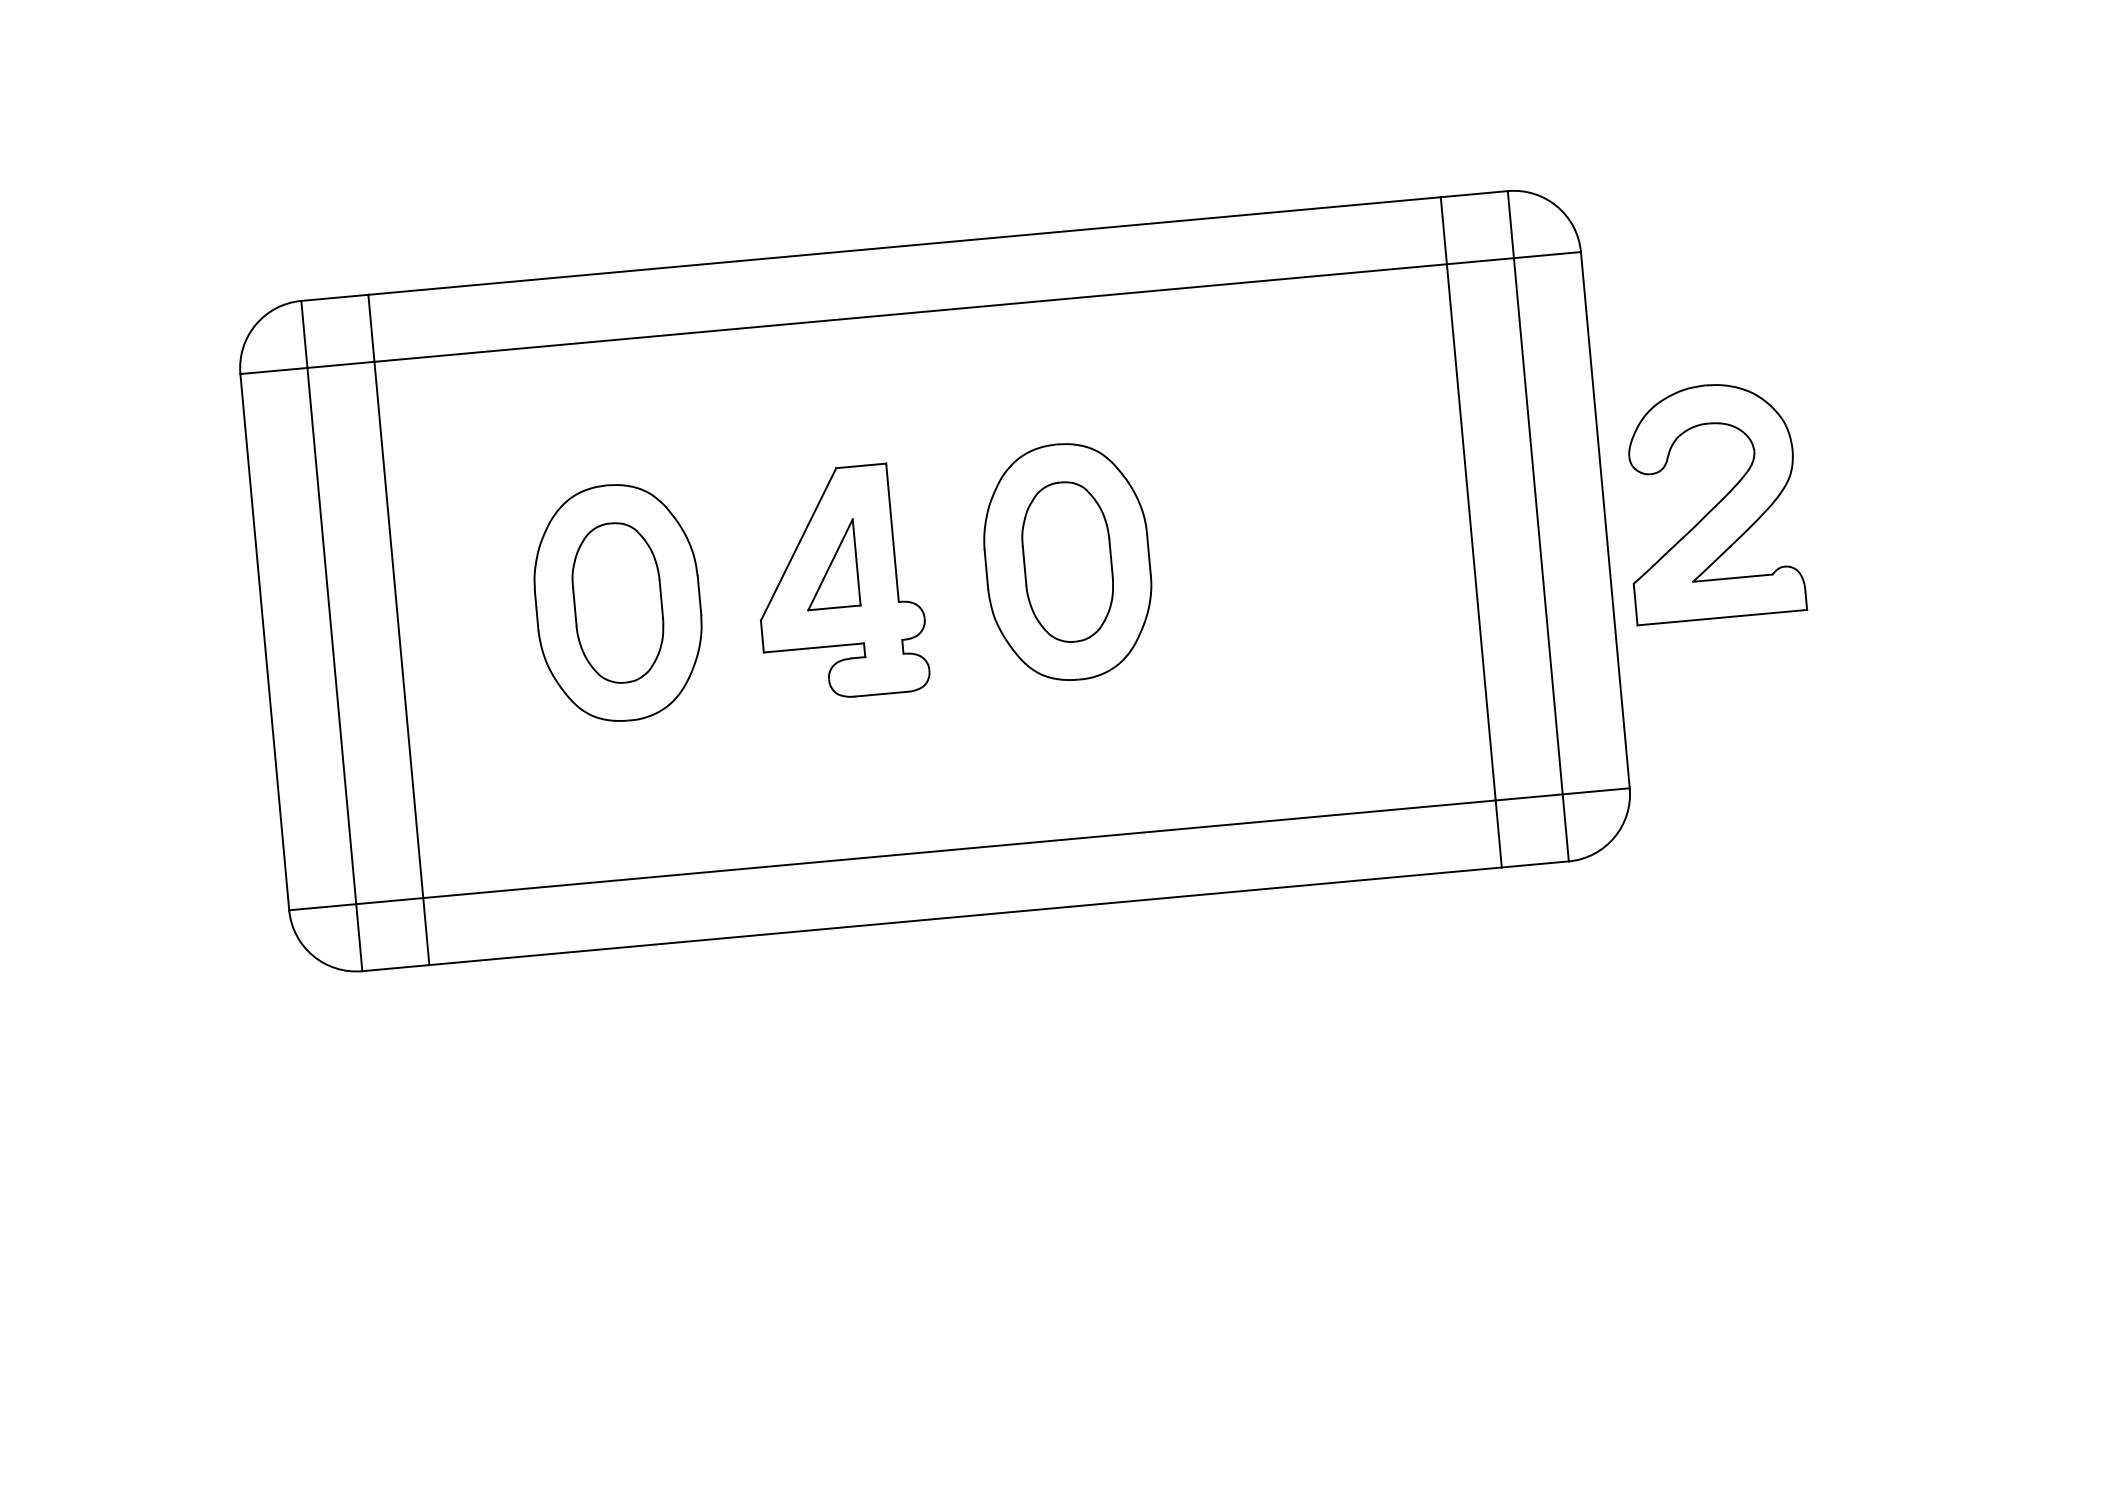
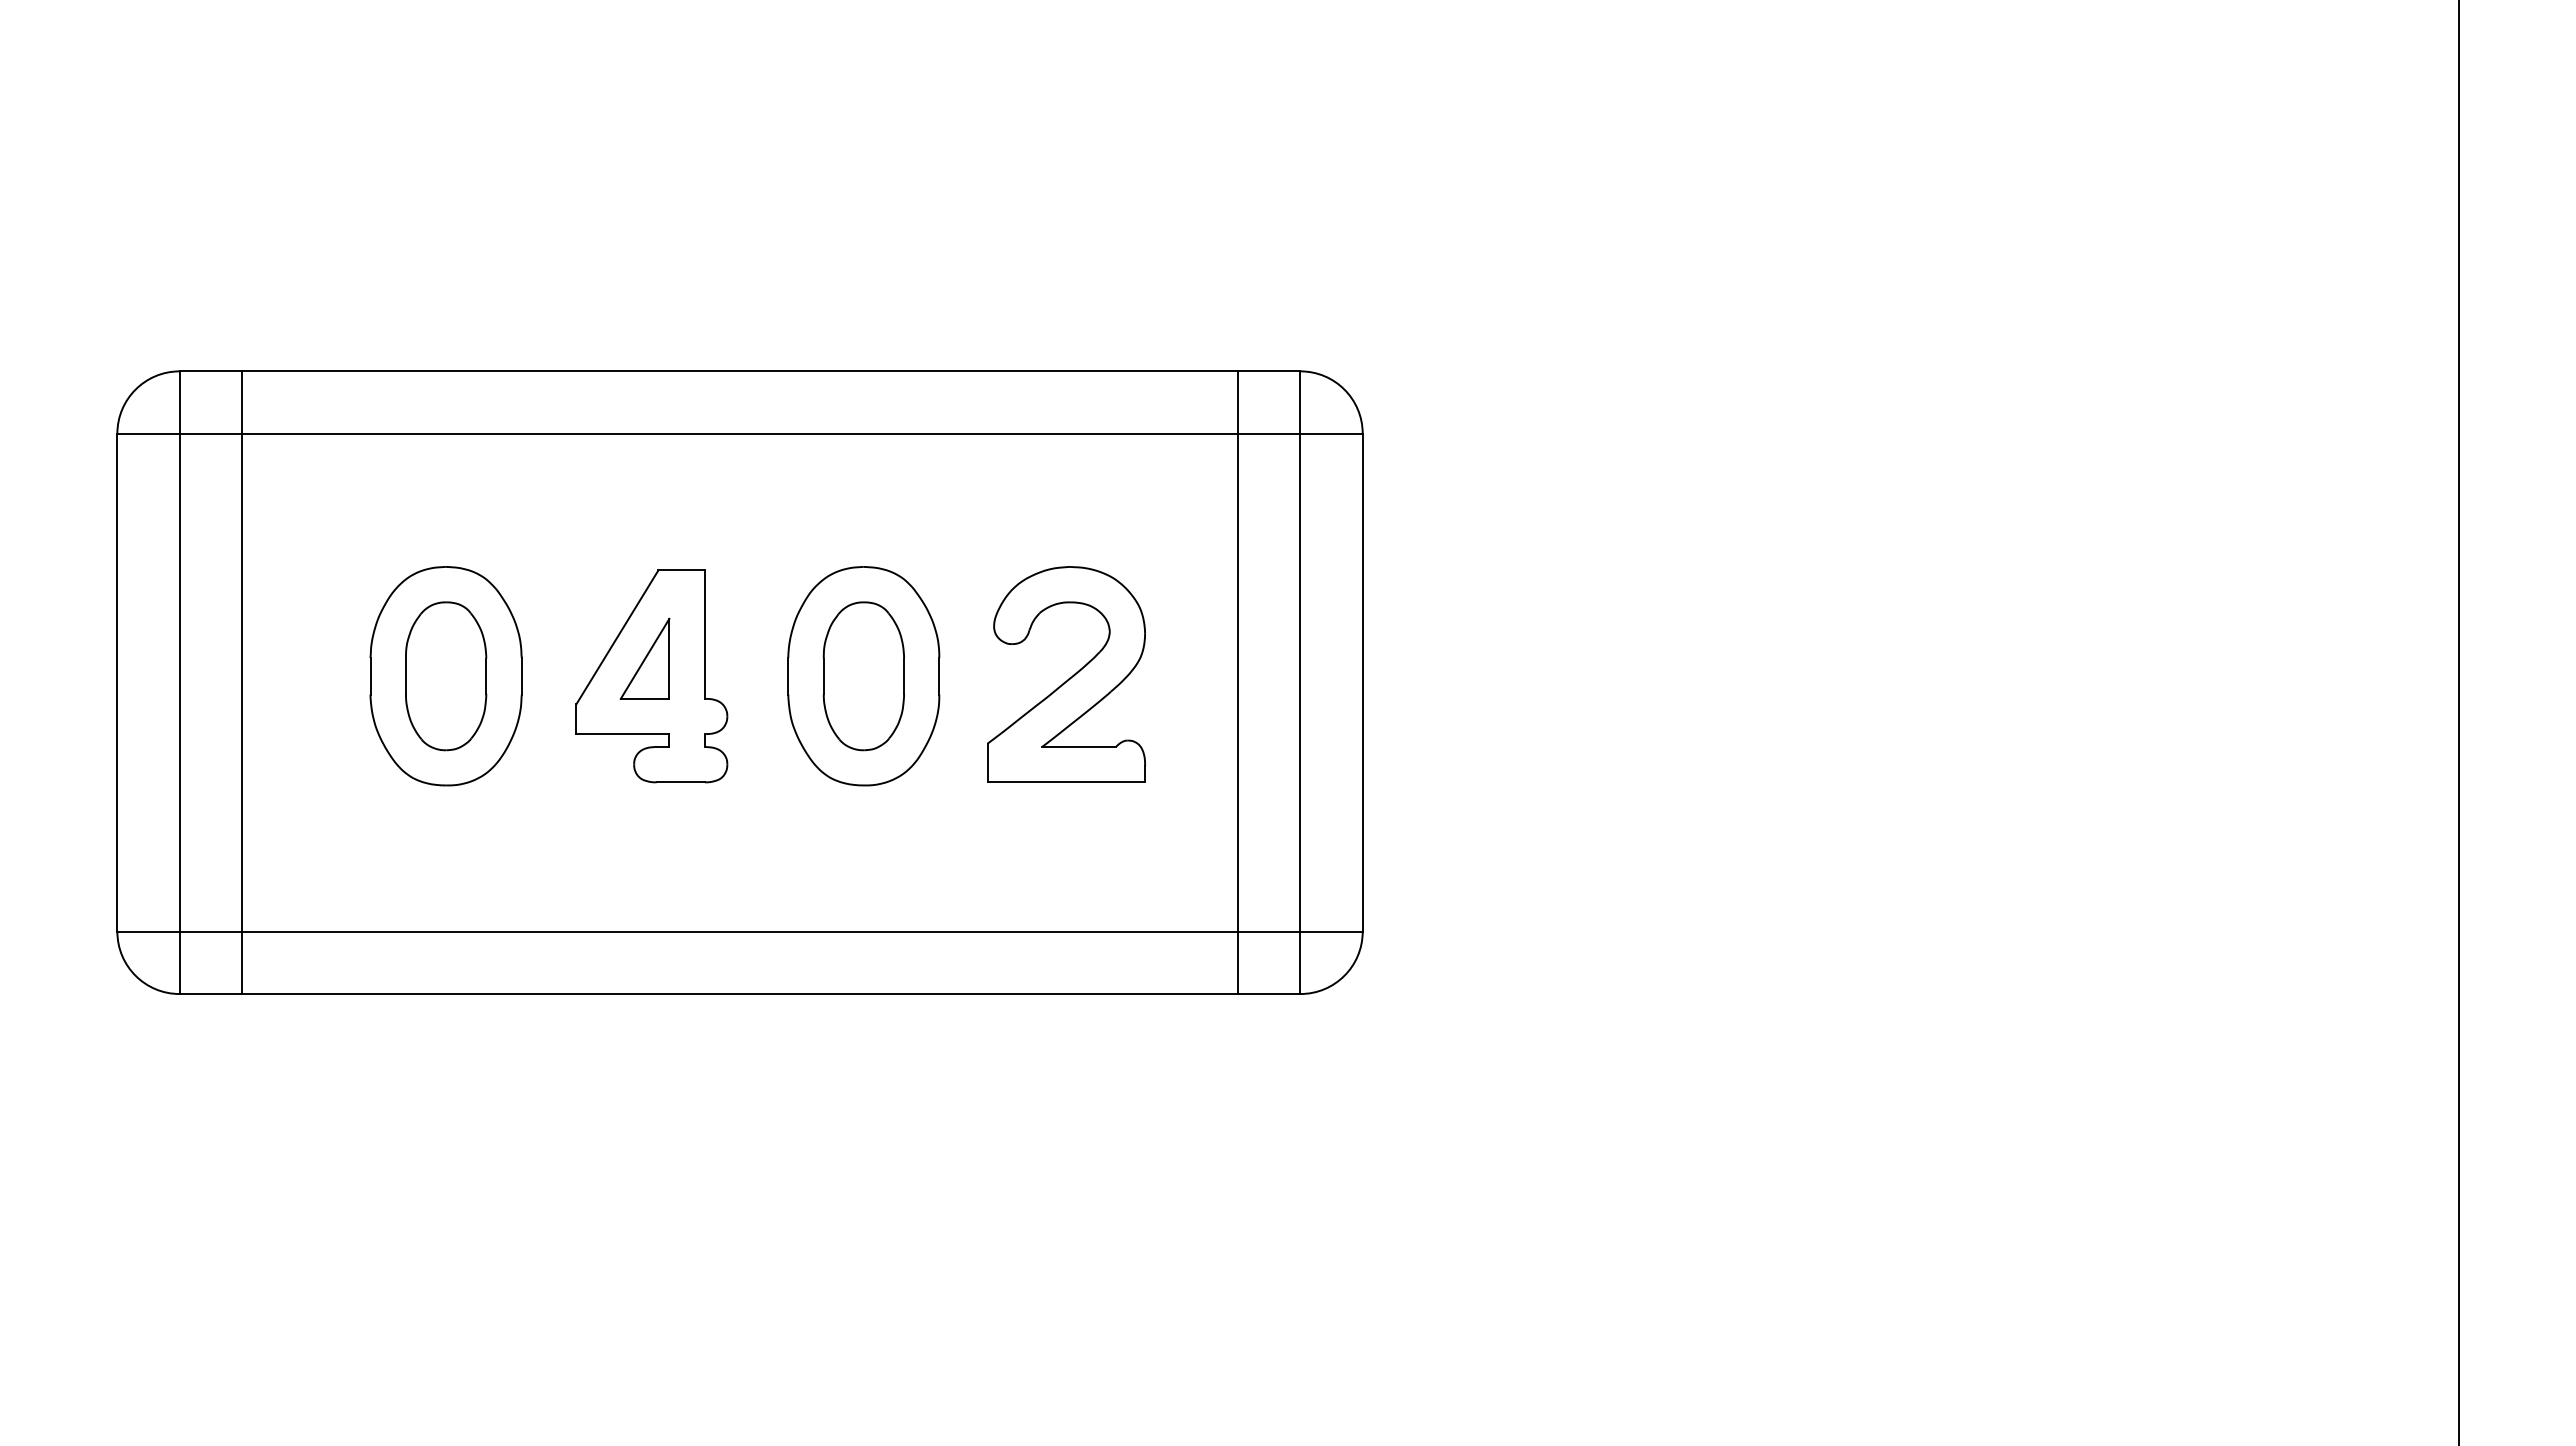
part: (1711, 501) -> (1066, 674), moved

